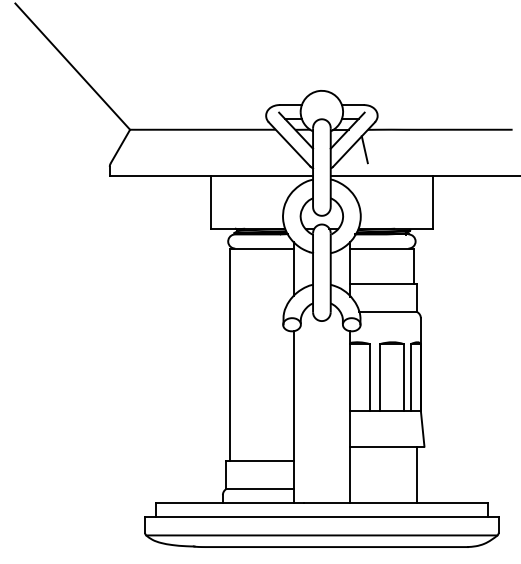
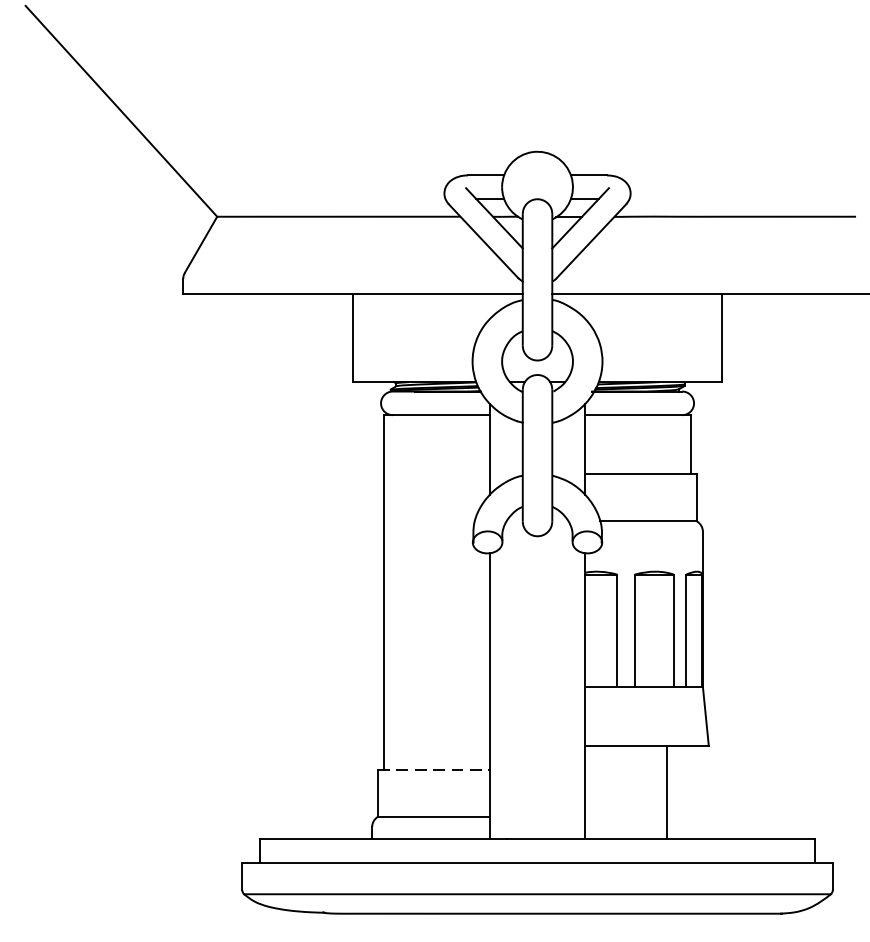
line: (364, 149) -> (608, 249), removed
line: (260, 460) -> (435, 769), solid -> dashed
line: (417, 474) -> (667, 792), moved

